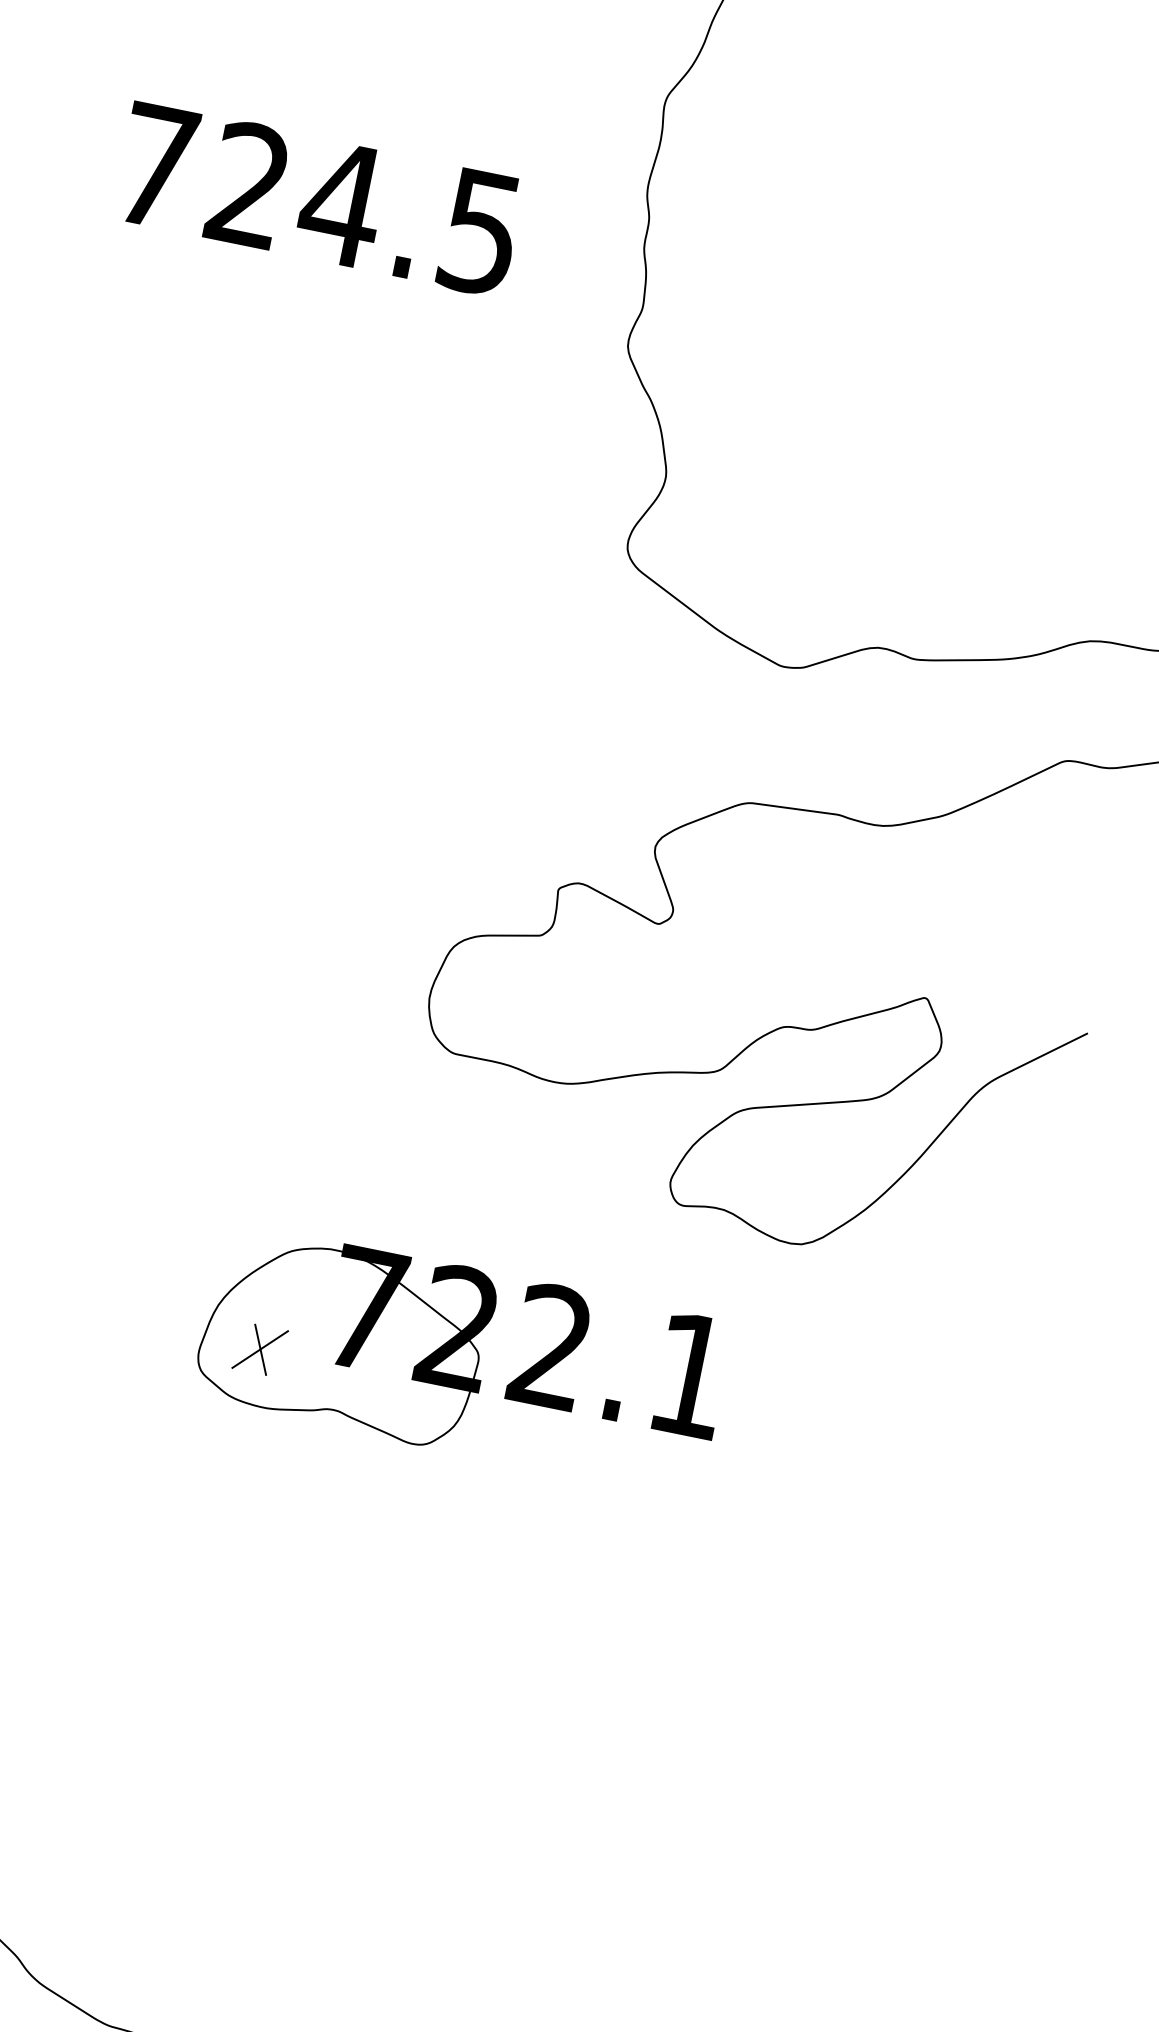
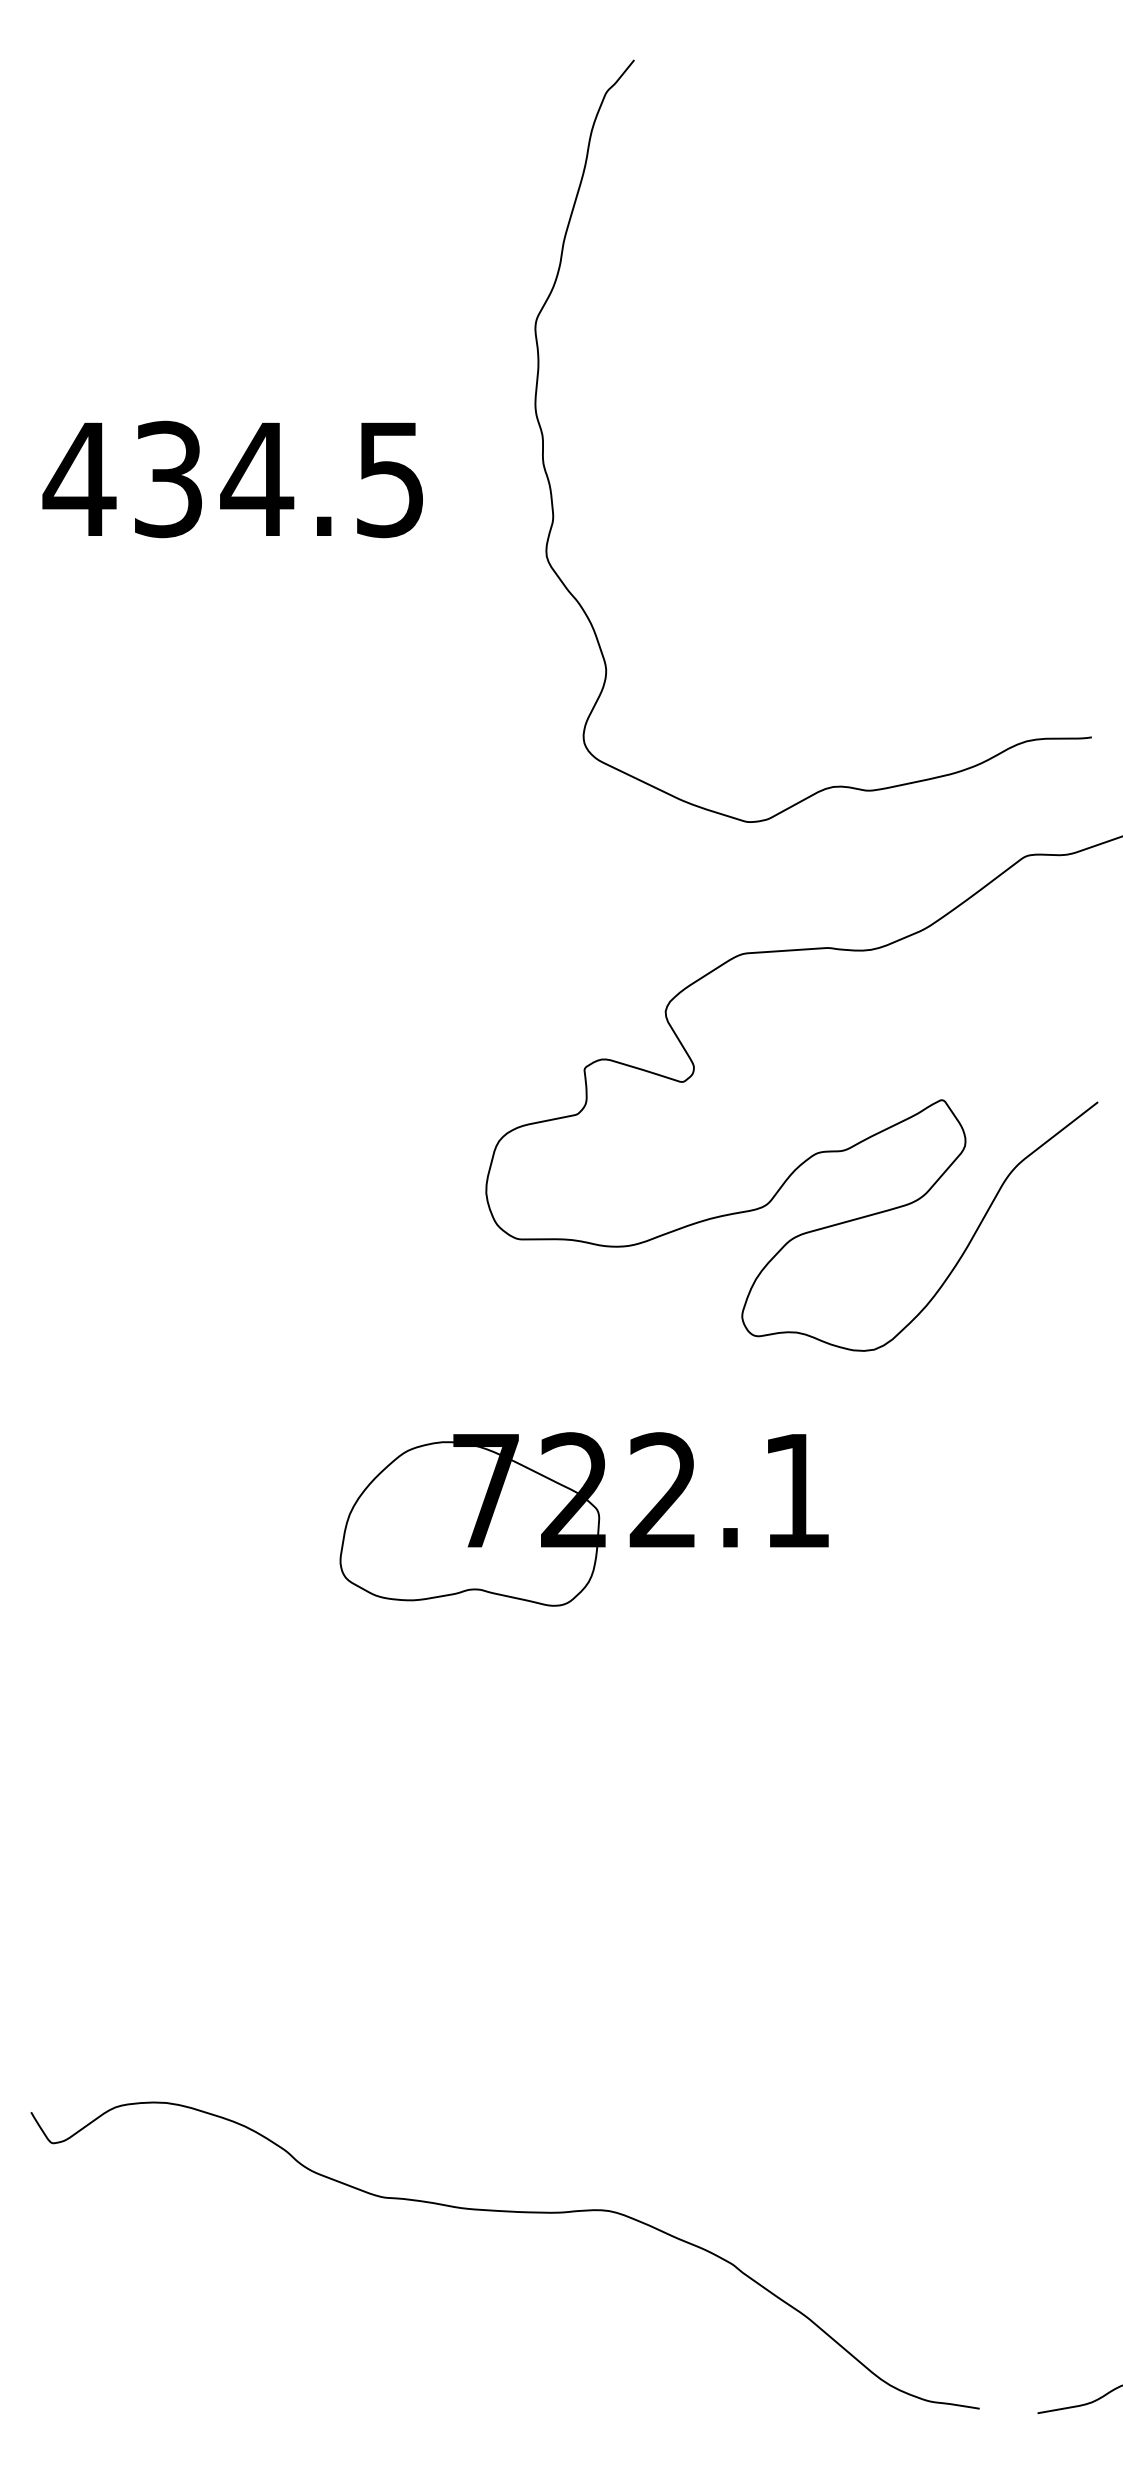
text: (200, 175) -> (121, 479), 724.5 -> 434.5
part: (260, 1349) -> (396, 1547), removed

